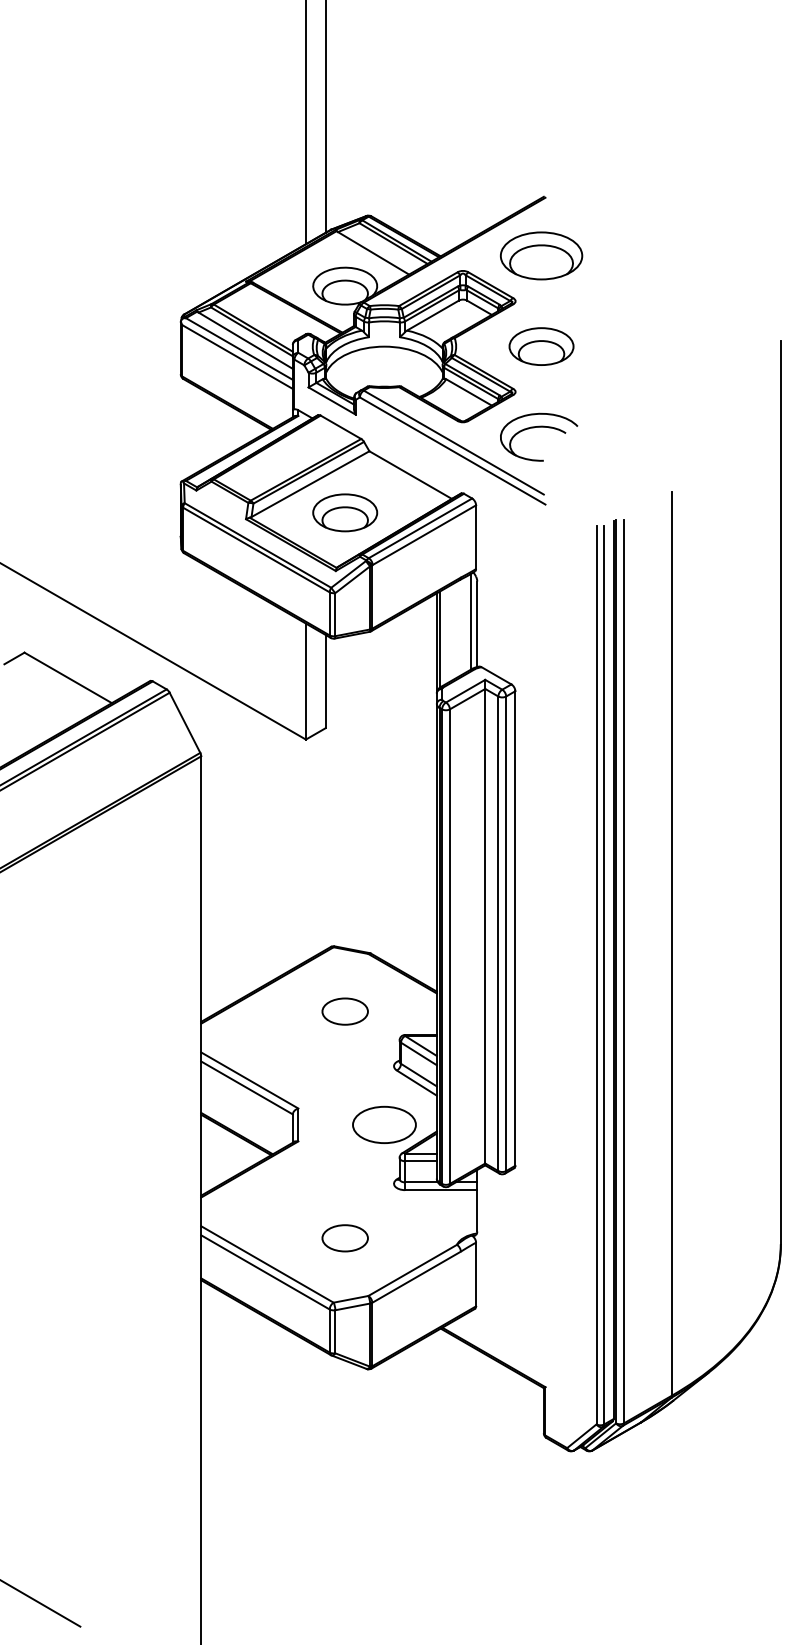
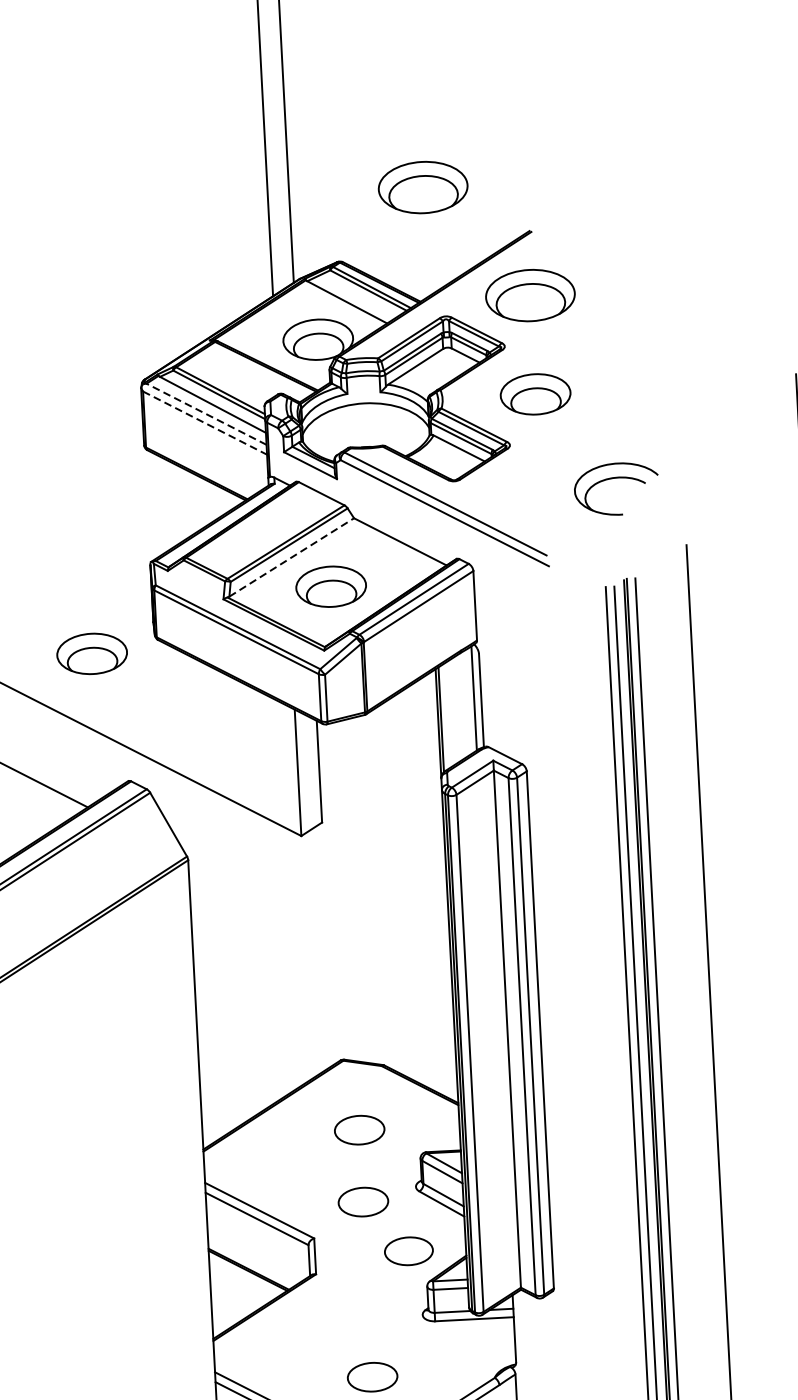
part: (448, 151) -> (423, 187), added
line: (239, 349) -> (206, 414), solid -> dashed
line: (237, 357) -> (204, 423), solid -> dashed
part: (539, 427) -> (616, 478), moved
line: (310, 483) -> (291, 556), solid -> dashed
part: (123, 562) -> (92, 653), added
part: (344, 1077) -> (362, 1202), added
part: (384, 1124) -> (408, 1250), size x0.7

